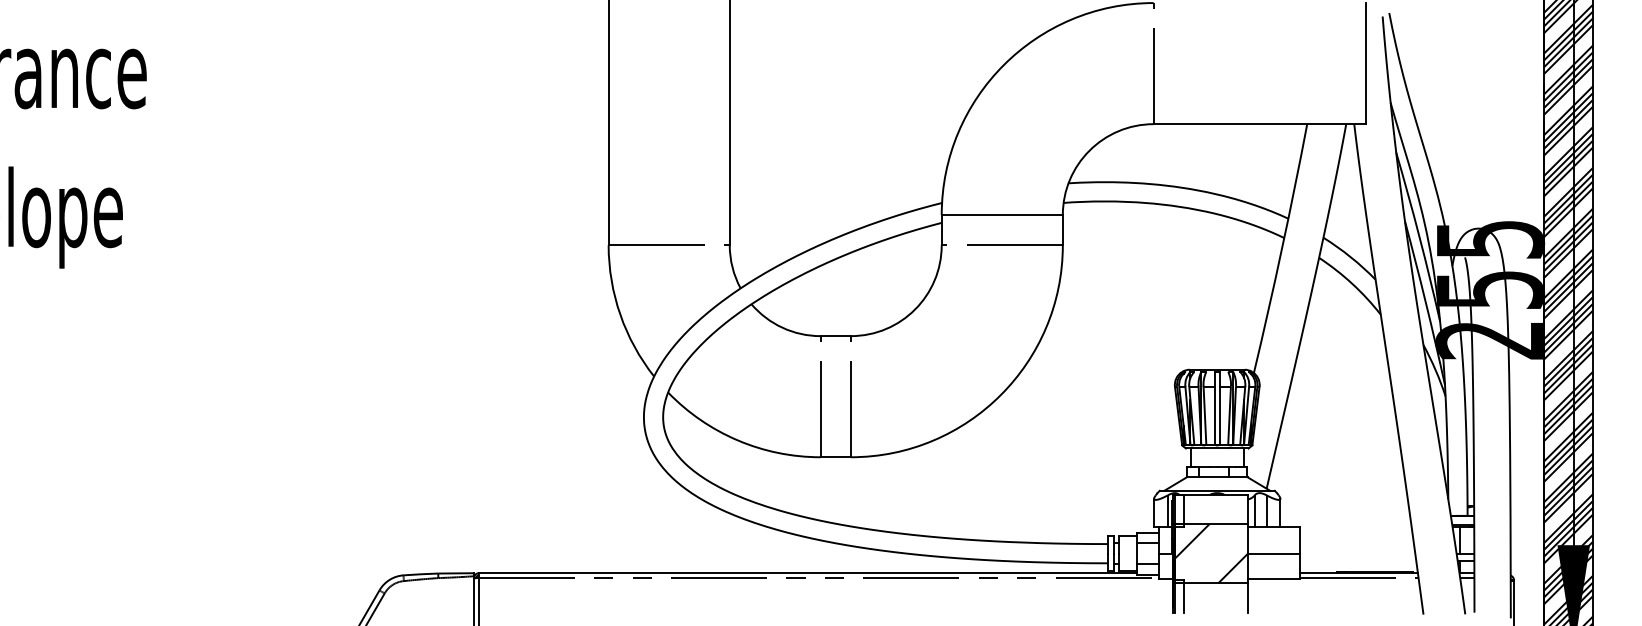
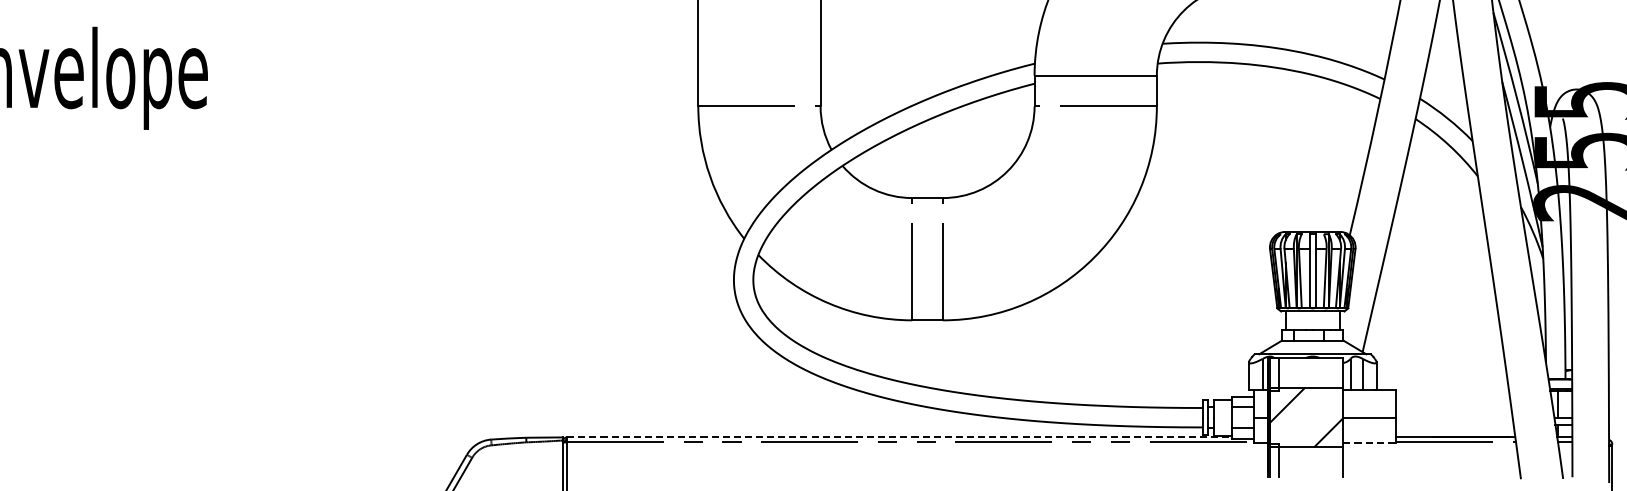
line: (808, 573) -> (900, 437), solid -> dashed
line: (1274, 579) -> (1370, 443), solid -> dashed

